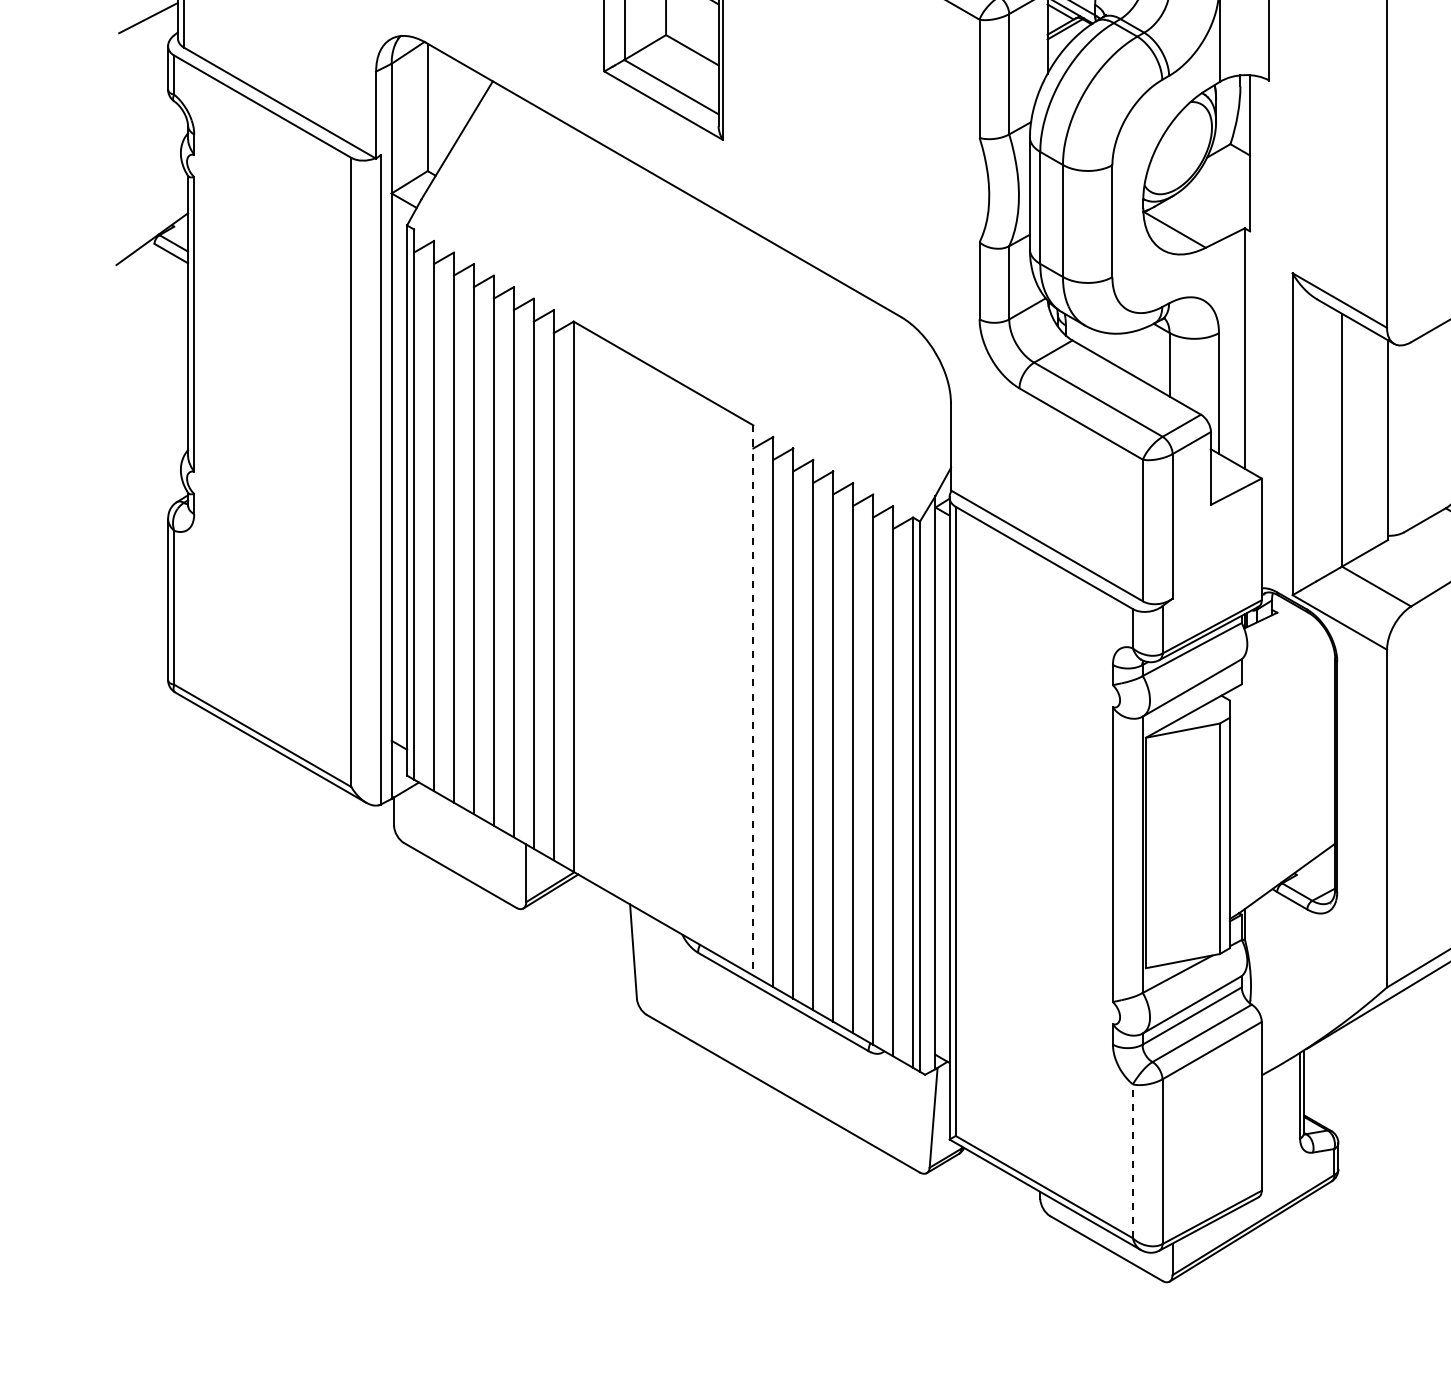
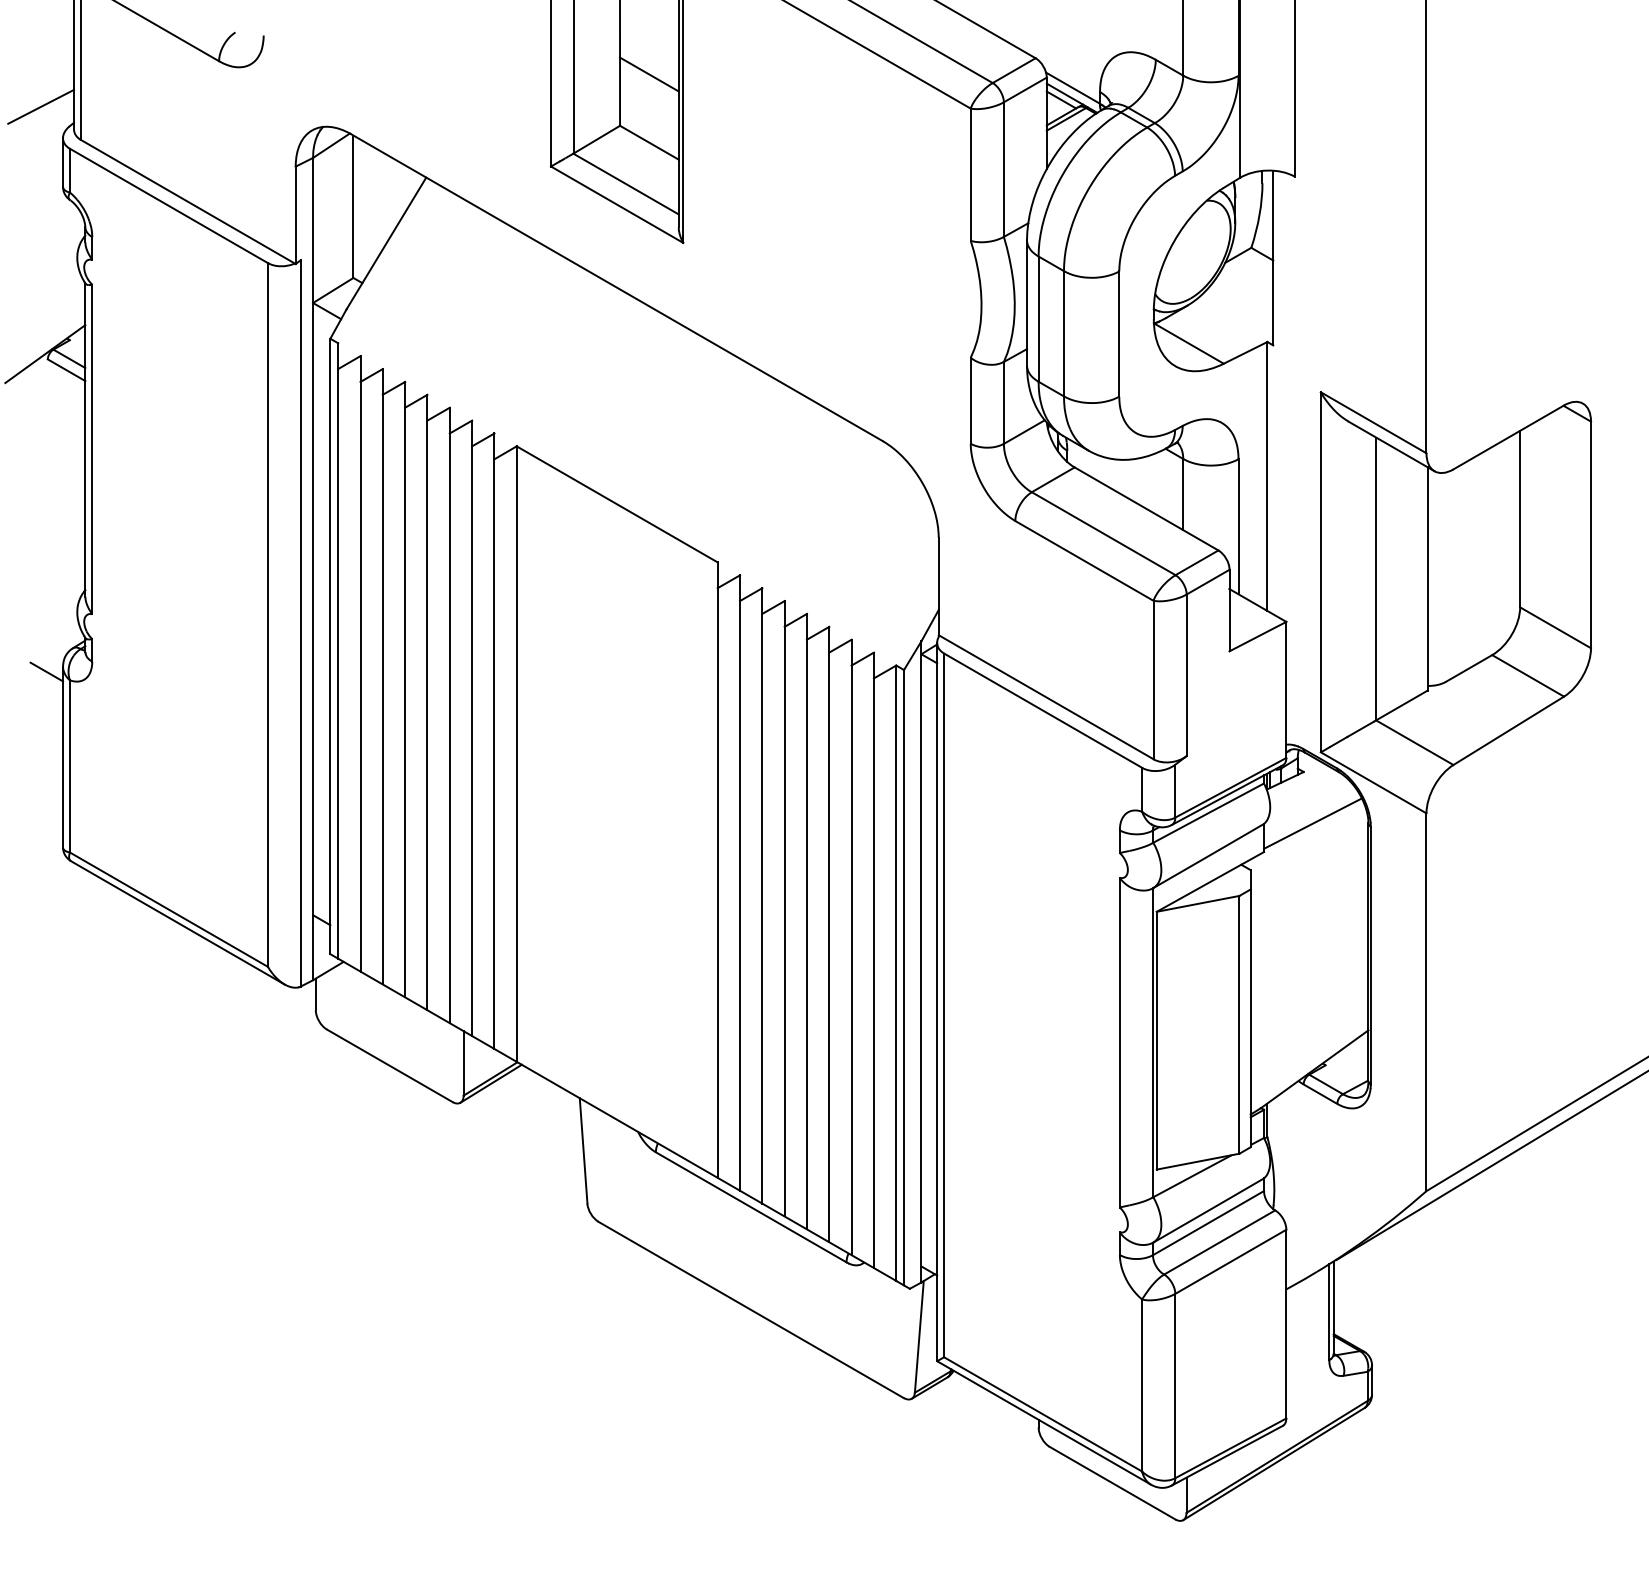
line: (153, 522) -> (46, 671), added
line: (1285, 658) -> (1312, 823), added
line: (753, 700) -> (717, 870), dashed -> solid
line: (1133, 1161) -> (1142, 1385), dashed -> solid

